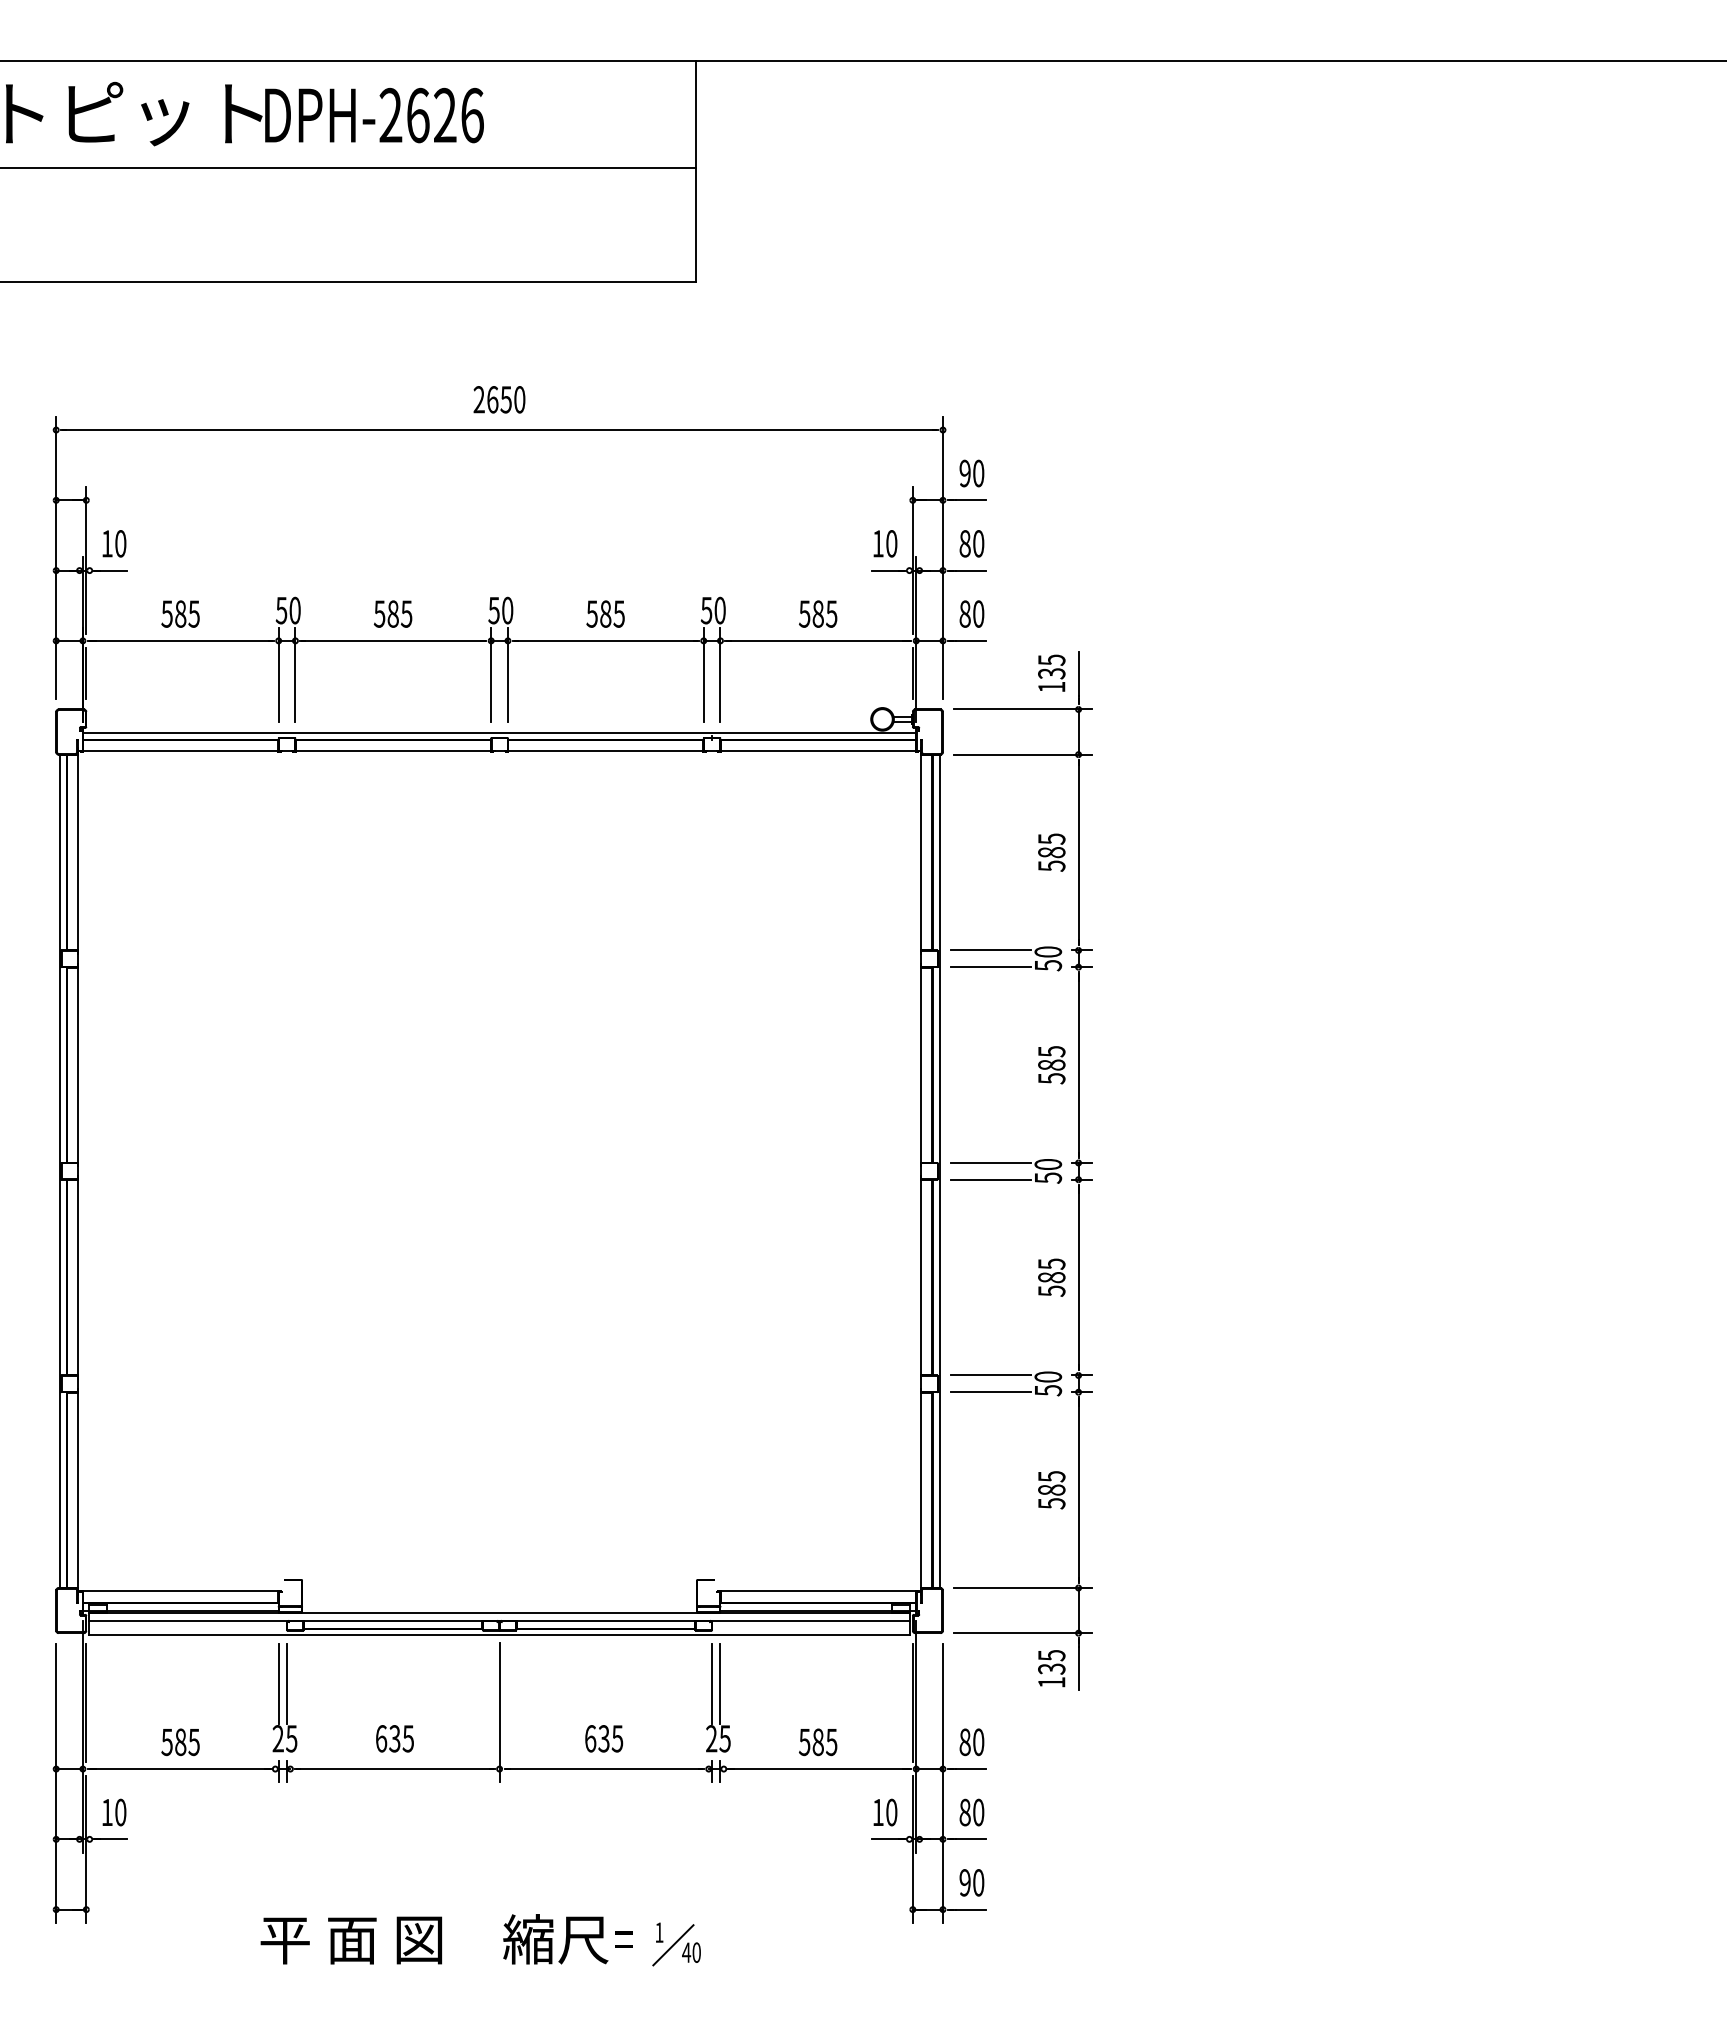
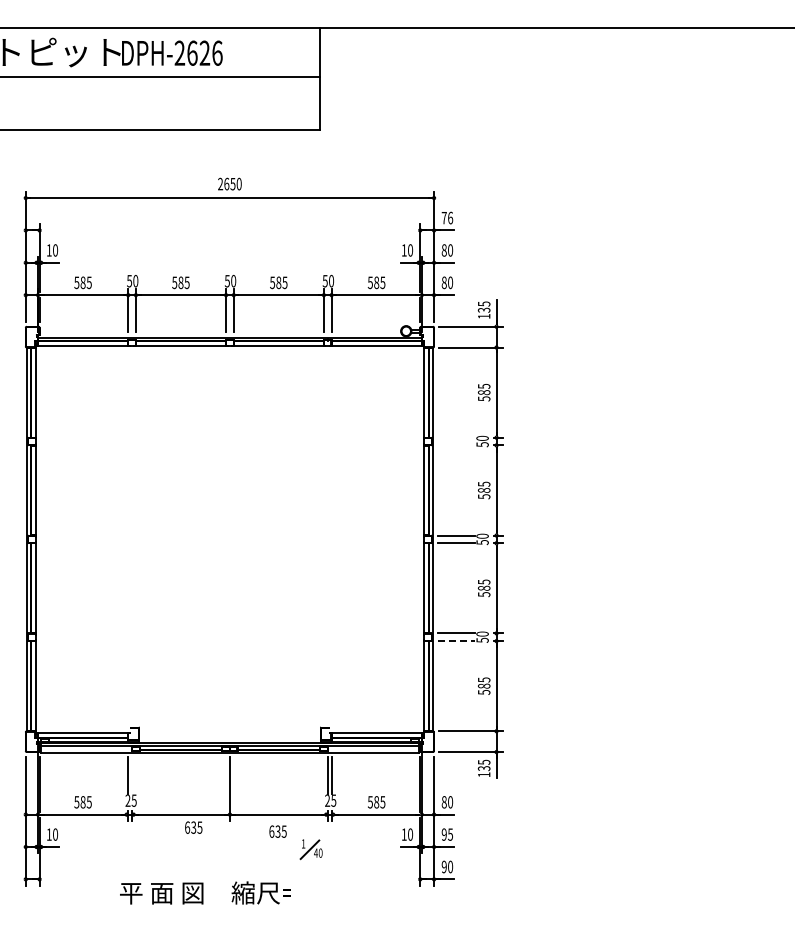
text: (972, 472) -> (447, 217), 90 -> 76
line: (989, 950) -> (455, 437), removed
line: (989, 967) -> (455, 445), removed
line: (991, 1393) -> (456, 641), solid -> dashed
line: (287, 1684) -> (132, 775), removed
text: (394, 1738) -> (193, 827), moved
text: (602, 1738) -> (277, 831), moved
text: (972, 1812) -> (447, 834), 80 -> 95
part: (674, 1944) -> (310, 849), moved

